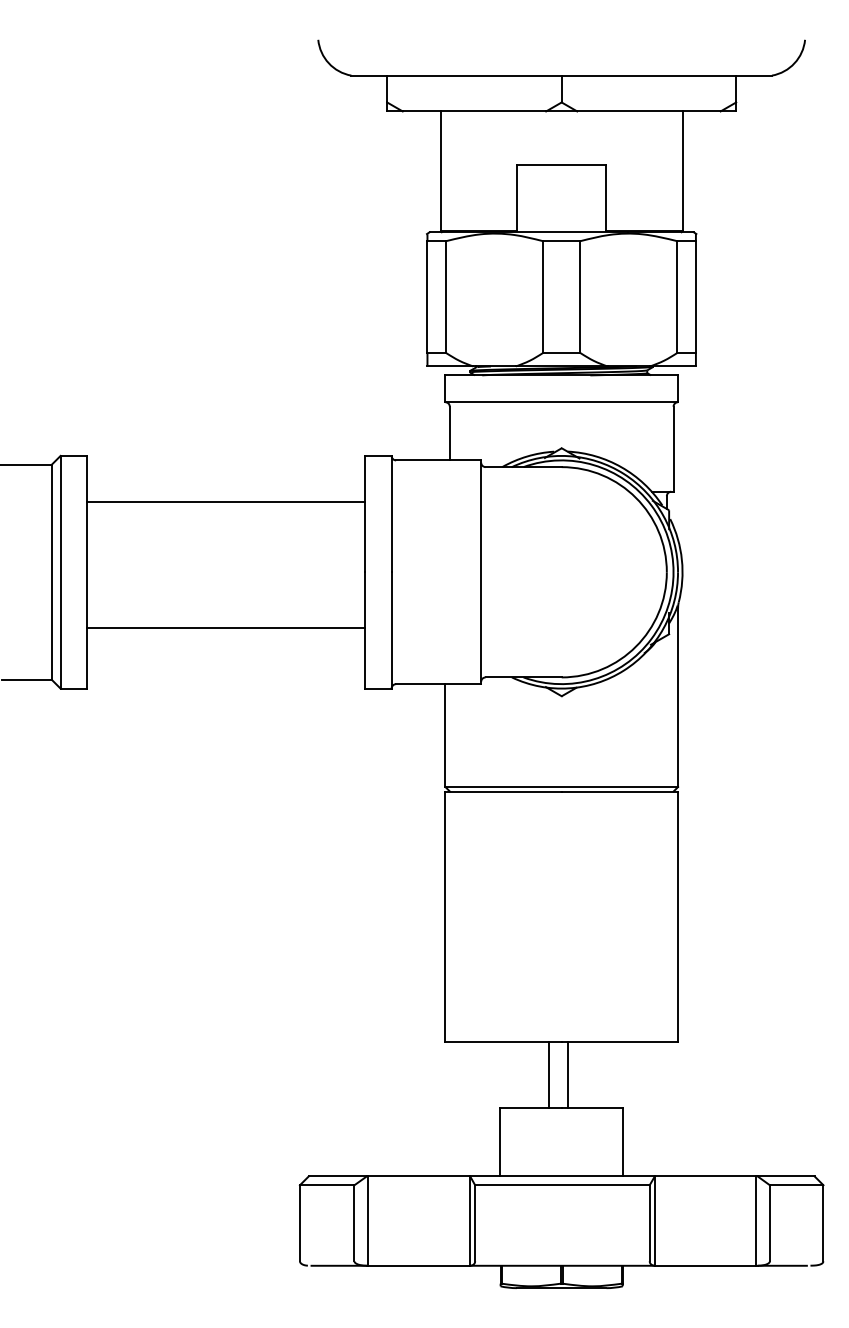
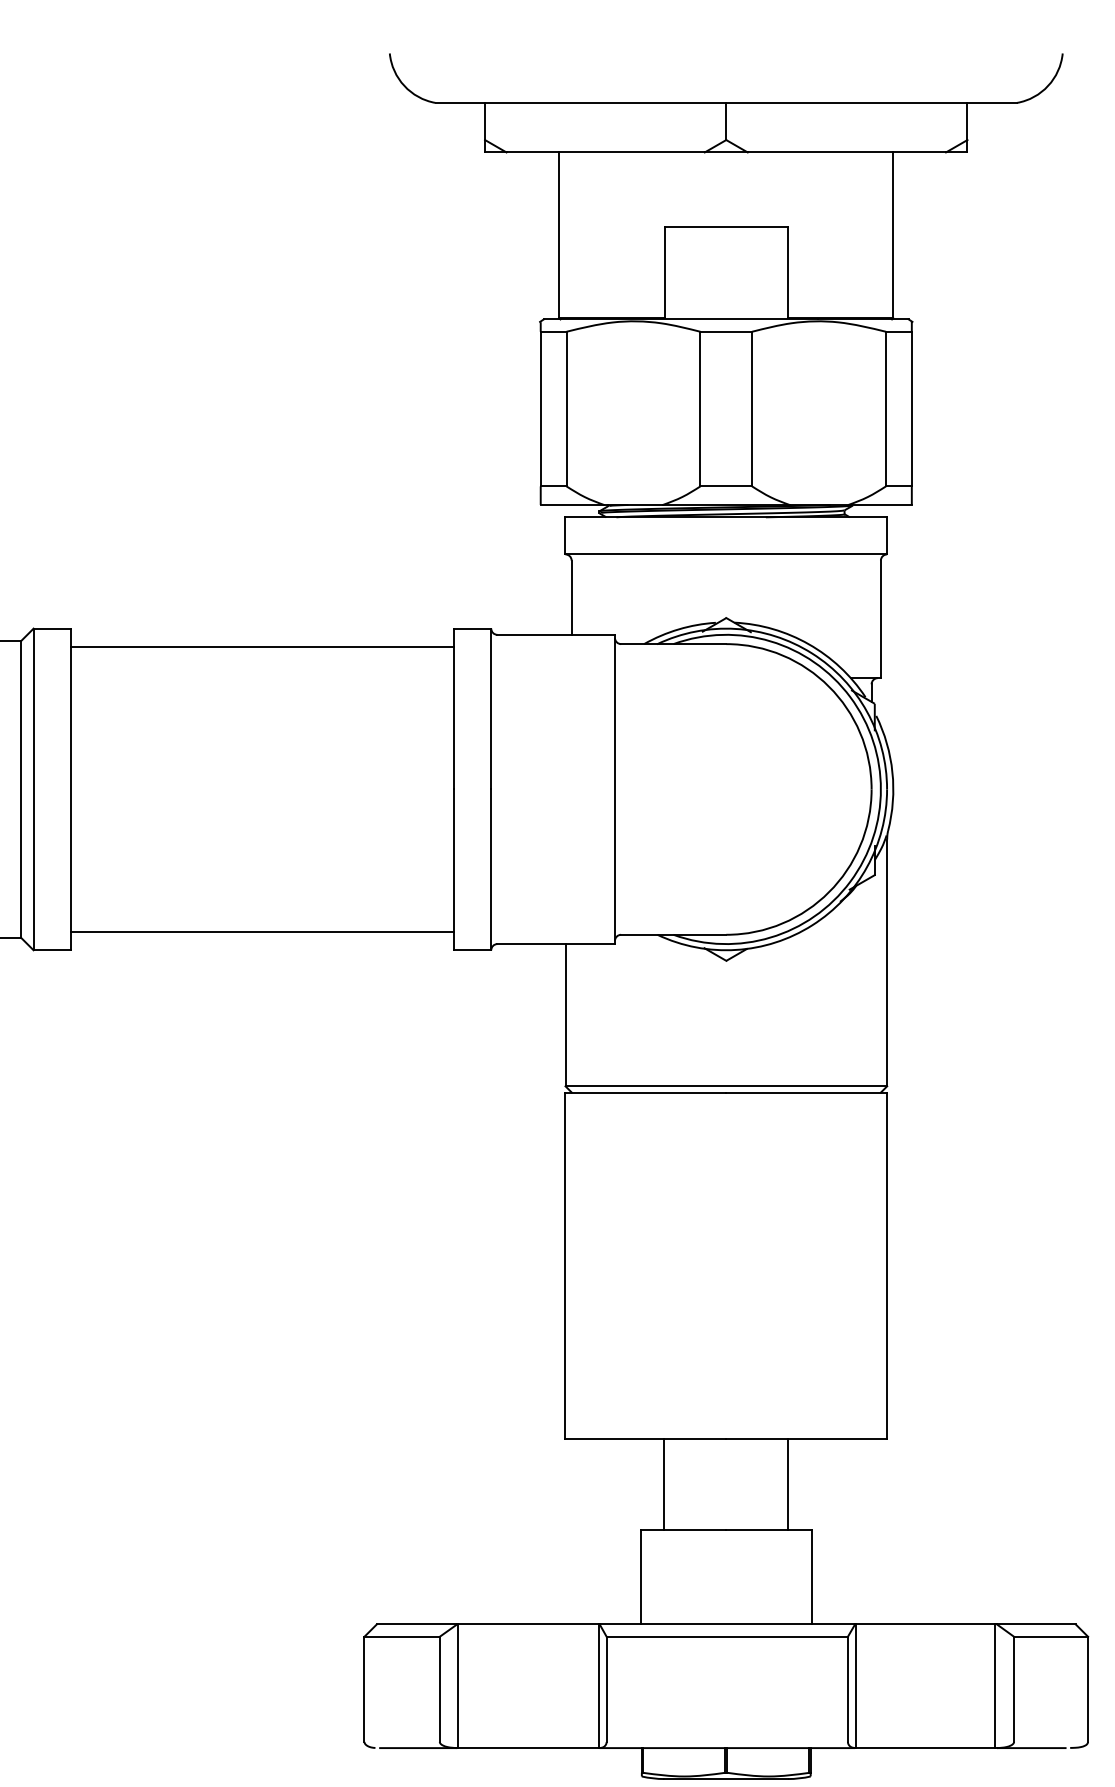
line: (225, 502) -> (261, 647), moved
line: (225, 628) -> (261, 932), moved
line: (548, 1075) -> (663, 1485), moved
line: (568, 1075) -> (788, 1485), moved

